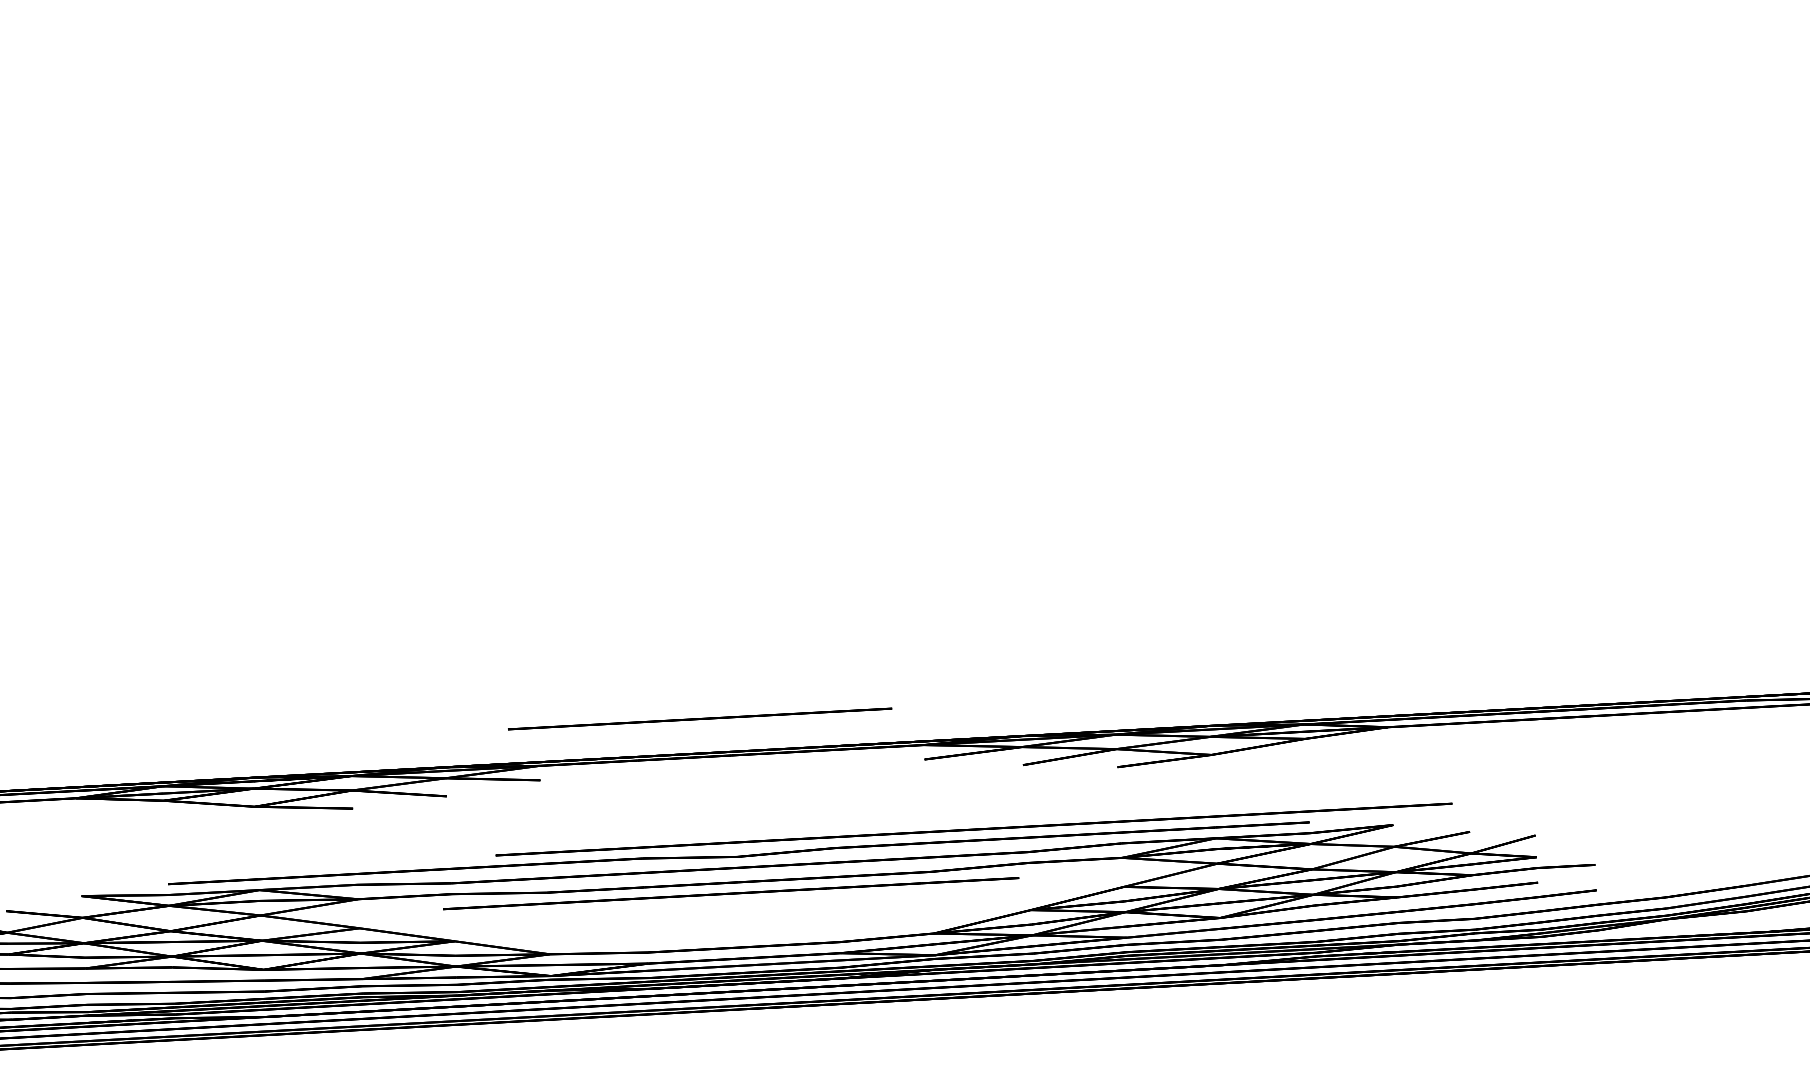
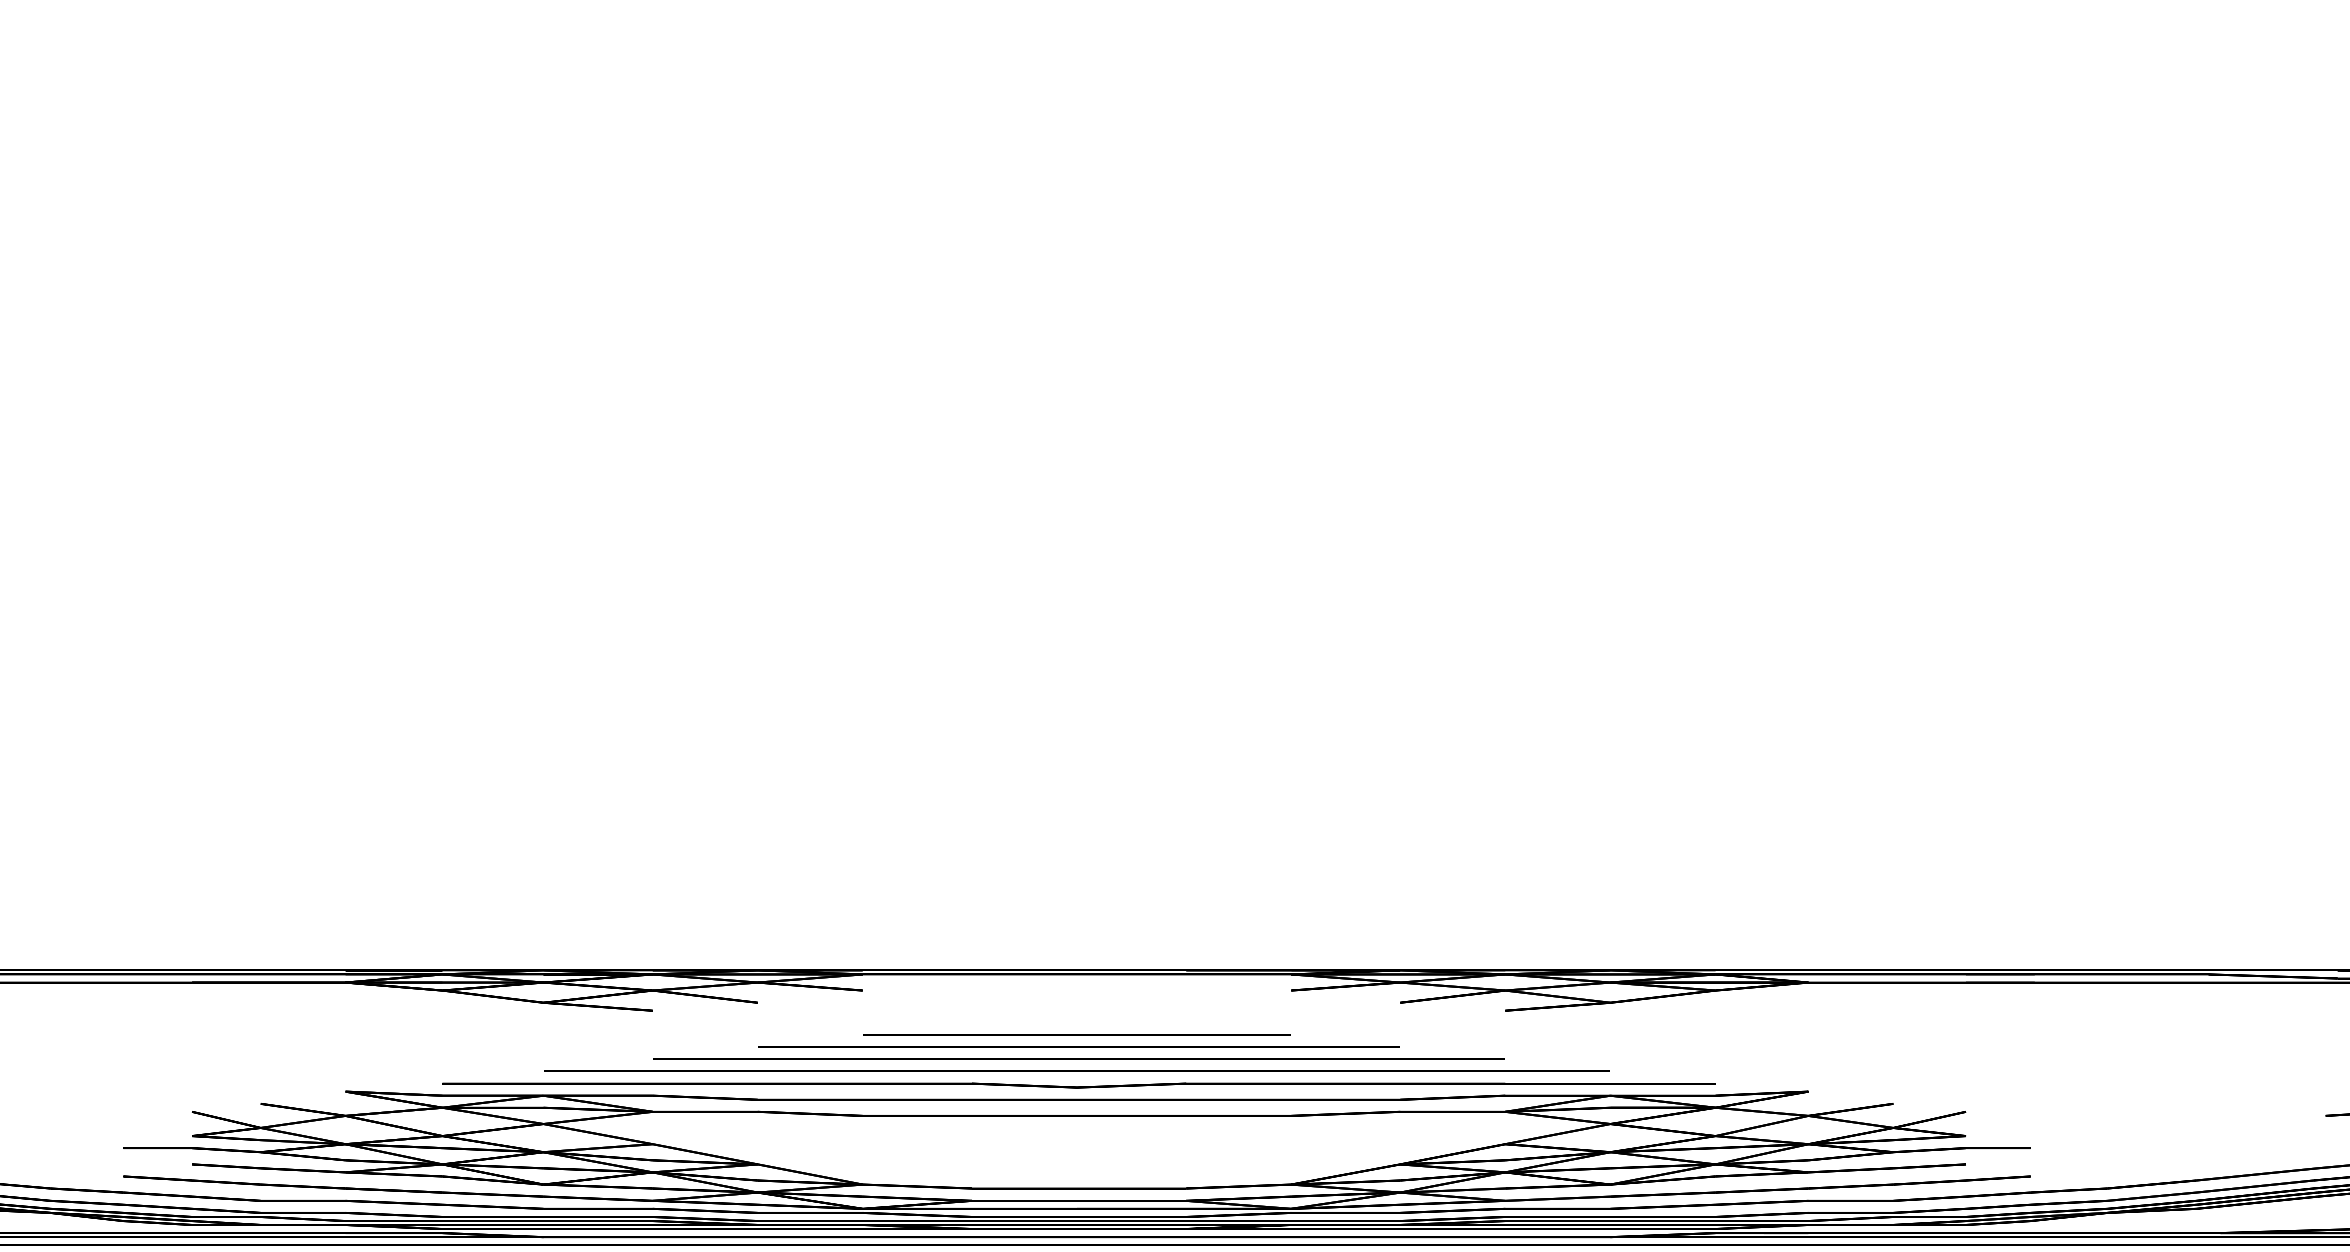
line: (699, 718) -> (1076, 1034), moved
line: (973, 828) -> (1076, 1070), moved
line: (737, 830) -> (1078, 1058), added
line: (730, 893) -> (1078, 1046), moved

